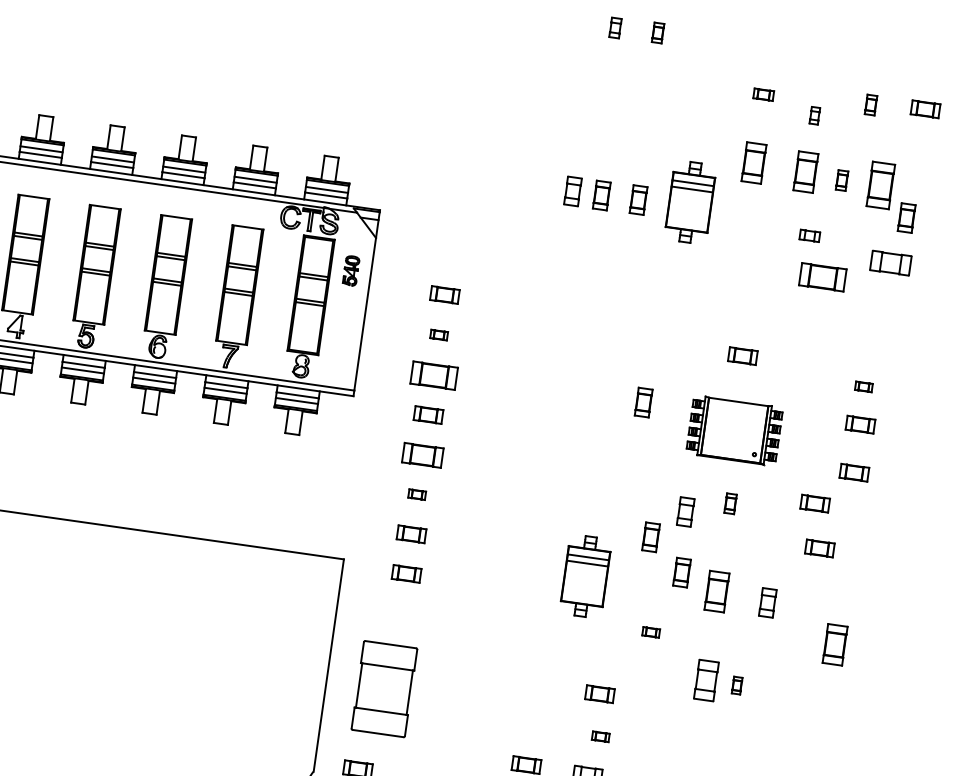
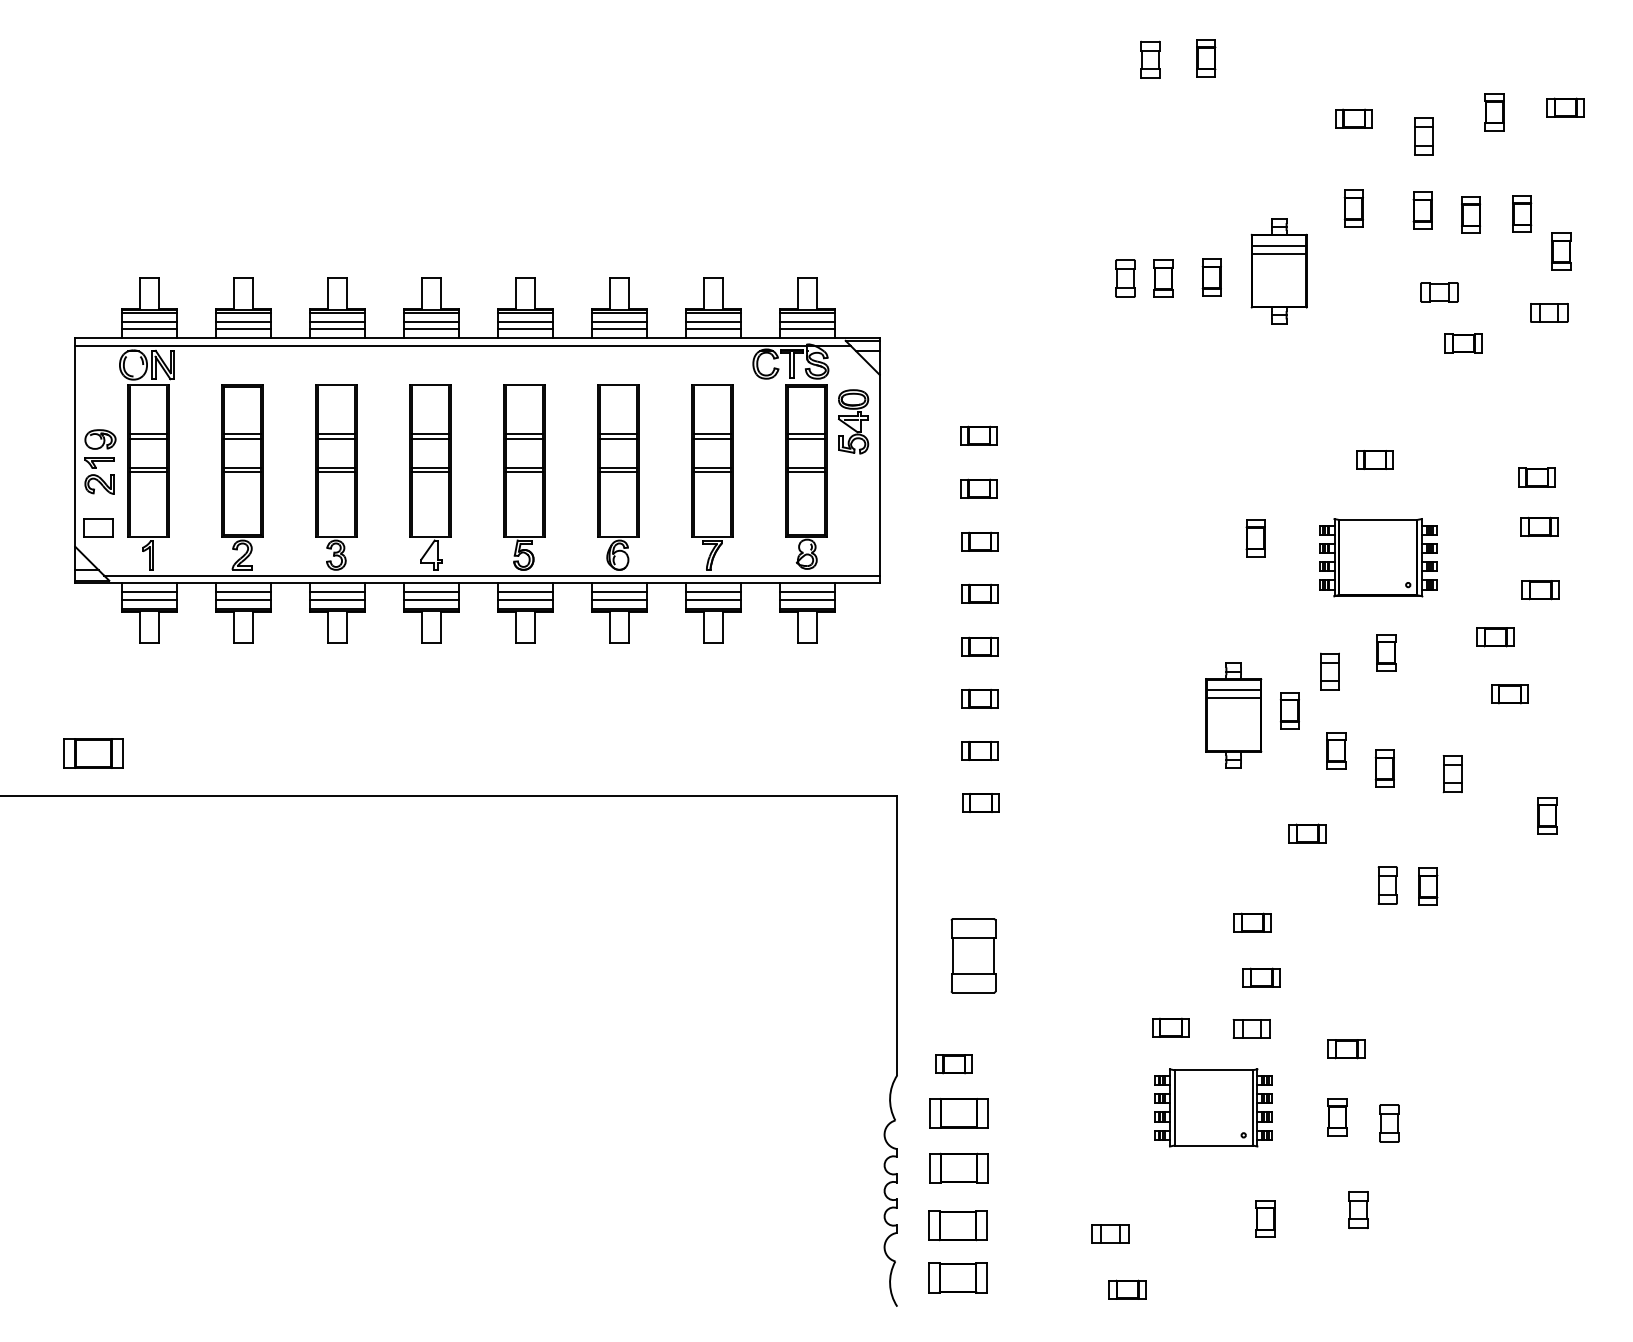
part: (615, 27) -> (1150, 59), size x1.43
part: (658, 33) -> (1206, 58), size x1.43
part: (763, 94) -> (1353, 118), size x1.43
part: (870, 105) -> (1494, 112), size x1.43
part: (814, 115) -> (1423, 136), size x1.67
part: (753, 162) -> (1353, 208), size x0.71
part: (805, 171) -> (1422, 210), size x0.71
part: (841, 180) -> (1470, 214), size x1.43
part: (881, 184) -> (1522, 213), size x0.62
part: (809, 235) -> (1439, 292), size x1.43
part: (891, 263) -> (1549, 312), size x0.71
part: (351, 270) -> (853, 421), size x1.67
part: (822, 277) -> (1463, 343), size x0.62
part: (438, 334) -> (978, 488), size x1.67
part: (433, 375) -> (979, 541), size x0.62
part: (863, 386) -> (1536, 477), size x1.67
part: (422, 454) -> (979, 646), size x0.71
part: (416, 494) -> (979, 698), size x1.67
part: (730, 503) -> (1386, 652), size x1.43
part: (585, 576) -> (1233, 715), moved
part: (716, 591) -> (1384, 768), size x0.71
part: (651, 632) -> (1307, 833), size x1.67
part: (835, 644) -> (1547, 815), size x0.71
part: (706, 680) -> (1387, 885), size x0.71
part: (737, 685) -> (1428, 886), size x1.67
part: (384, 688) -> (973, 955), size x0.62
part: (600, 736) -> (1261, 977), size x1.67

